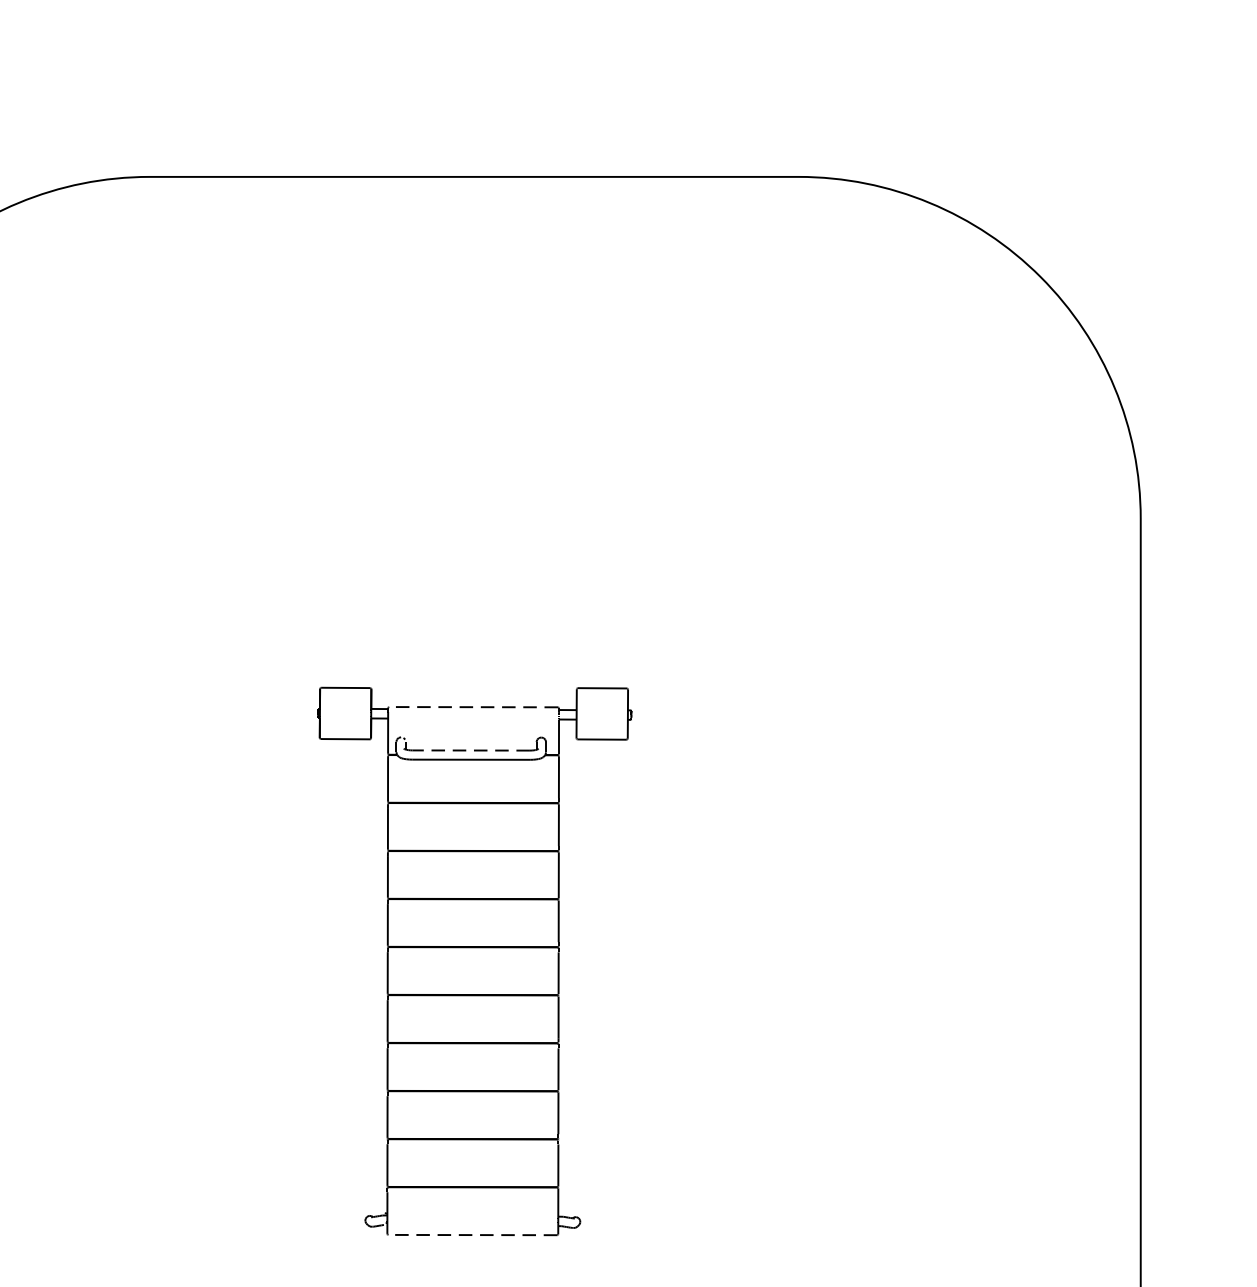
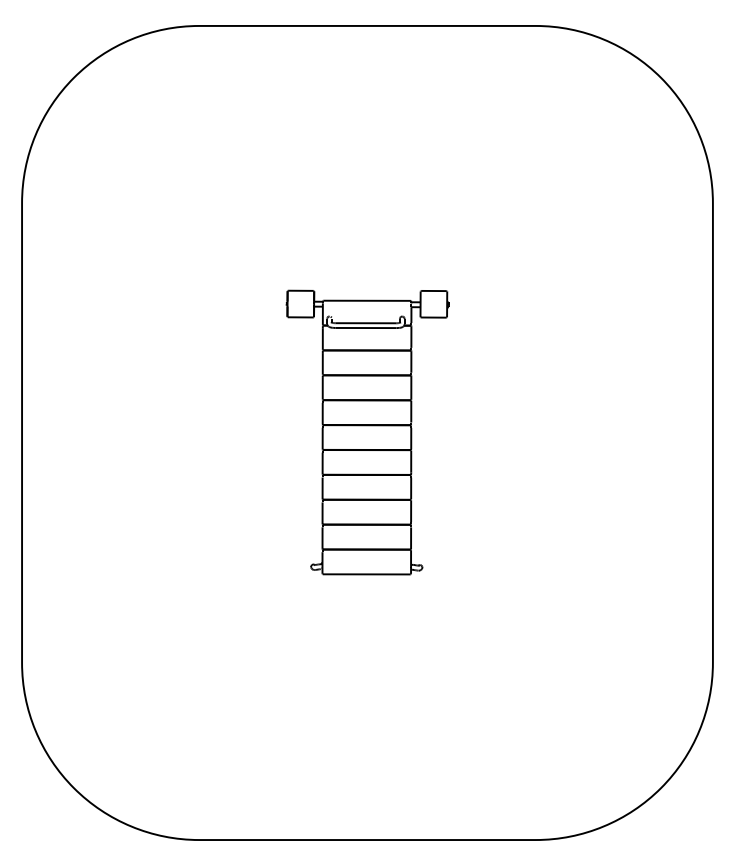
line: (474, 706) -> (367, 300), dashed -> solid
line: (470, 750) -> (365, 323), dashed -> solid
line: (472, 1235) -> (366, 574), dashed -> solid

